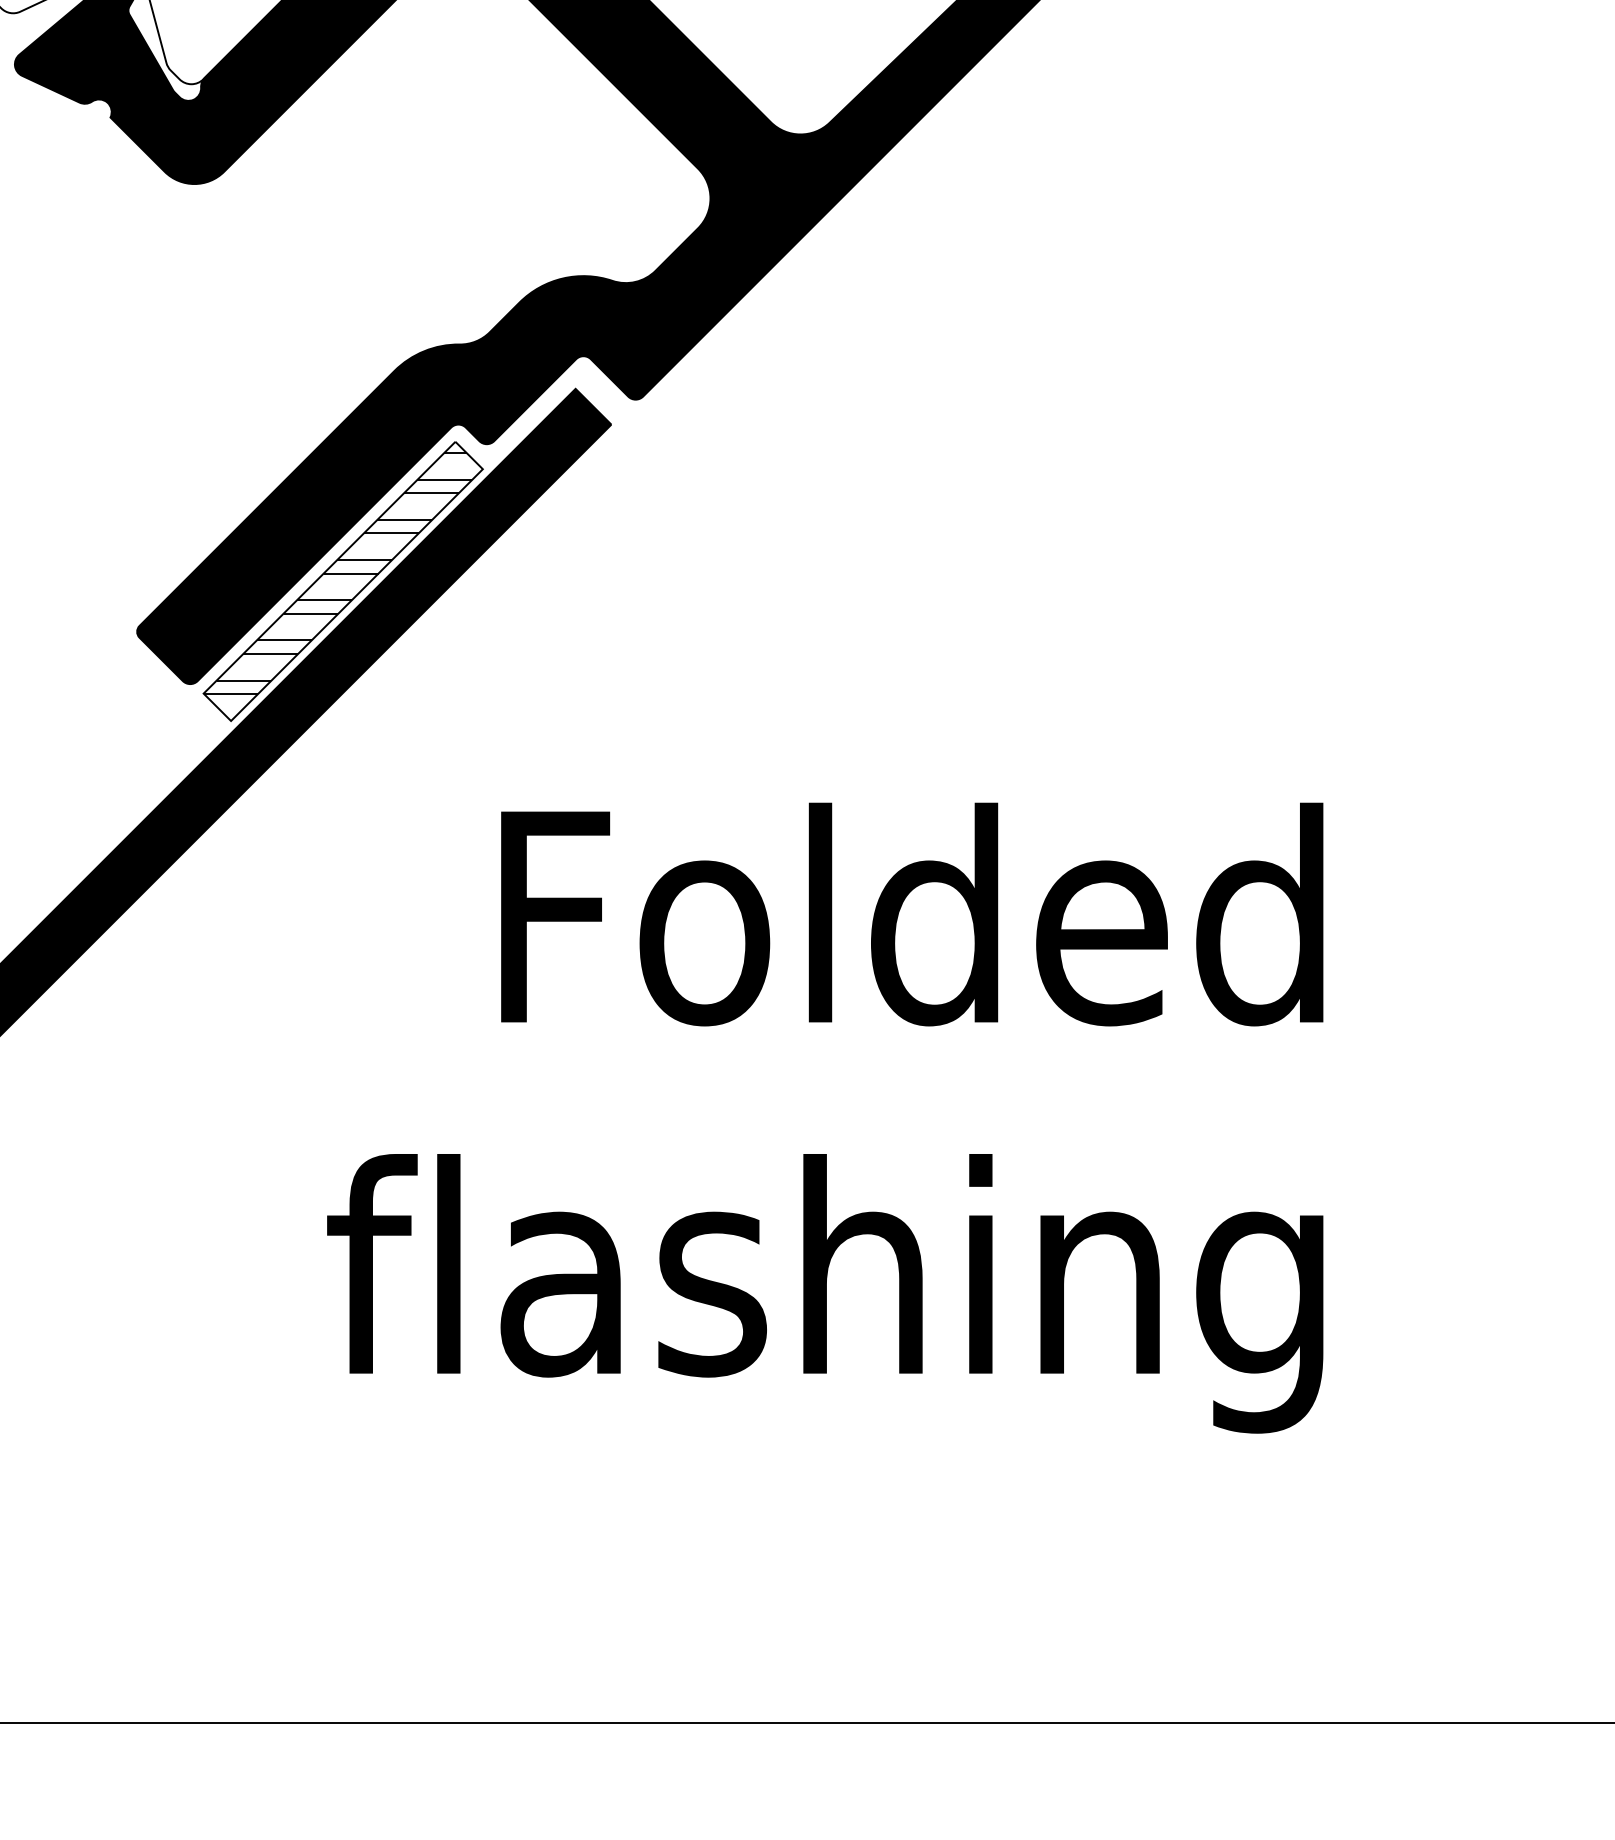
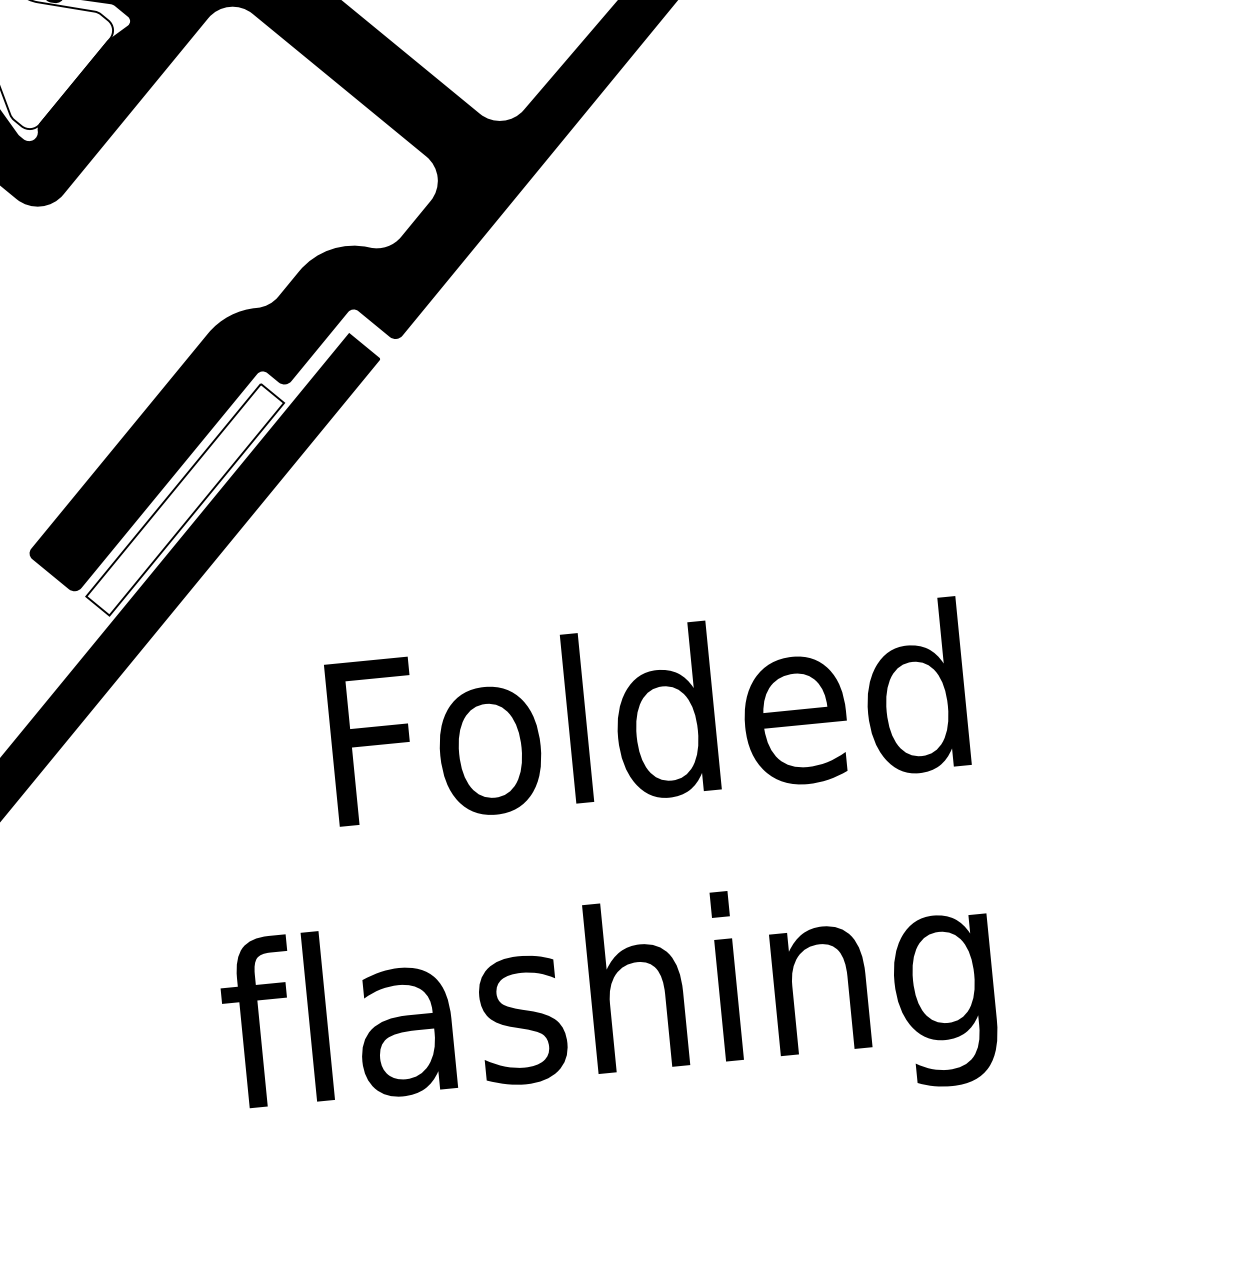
hatch: (338, 586) -> (181, 504), removed

